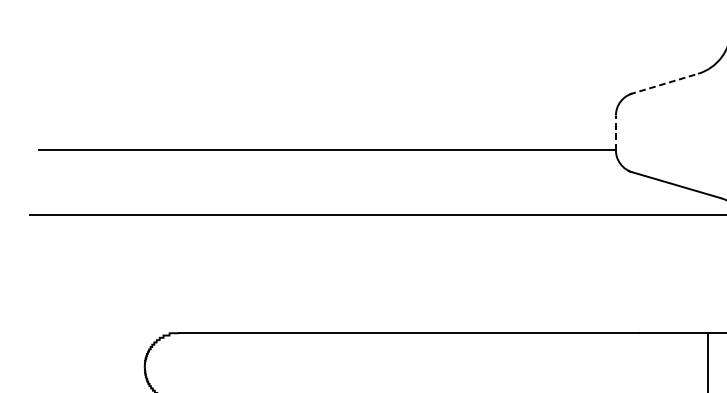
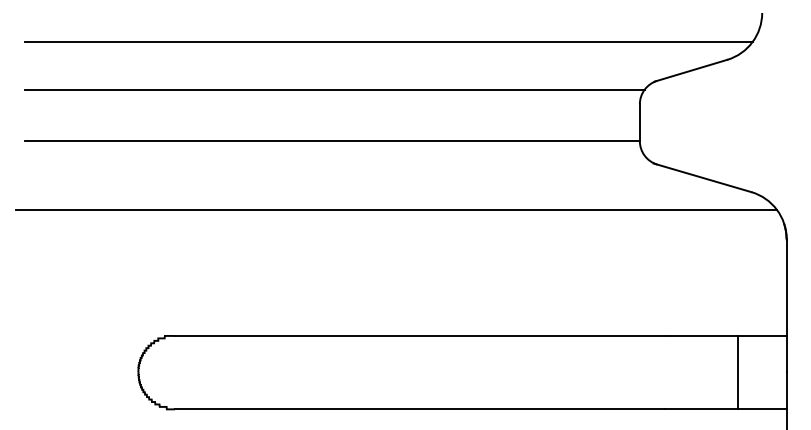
line: (379, 57) -> (388, 42), added
line: (664, 83) -> (691, 70), dashed -> solid
line: (329, 101) -> (334, 89), added
line: (615, 132) -> (639, 122), dashed -> solid

